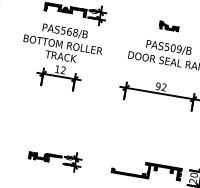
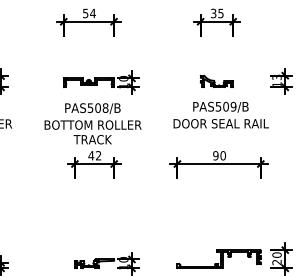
part: (169, 25) -> (216, 80), size x1.43
text: (69, 31) -> (97, 107), PAS568/B -> PAS508/B
text: (57, 69) -> (91, 155), 12 -> 42
text: (164, 87) -> (223, 155), 92 -> 90

